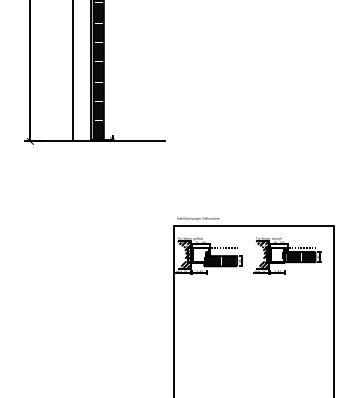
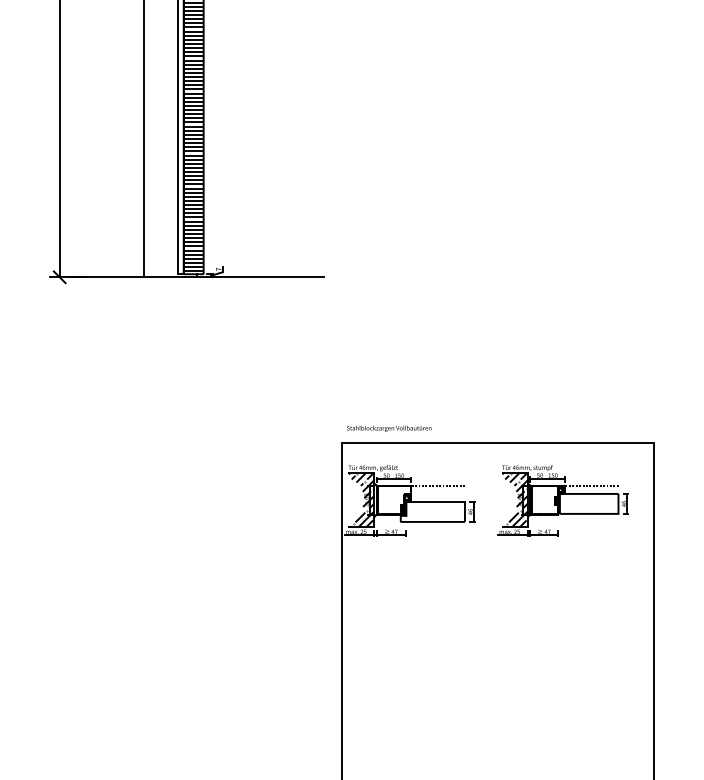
hatch: (300, 257) -> (589, 504), removed
hatch: (220, 261) -> (432, 512), removed

